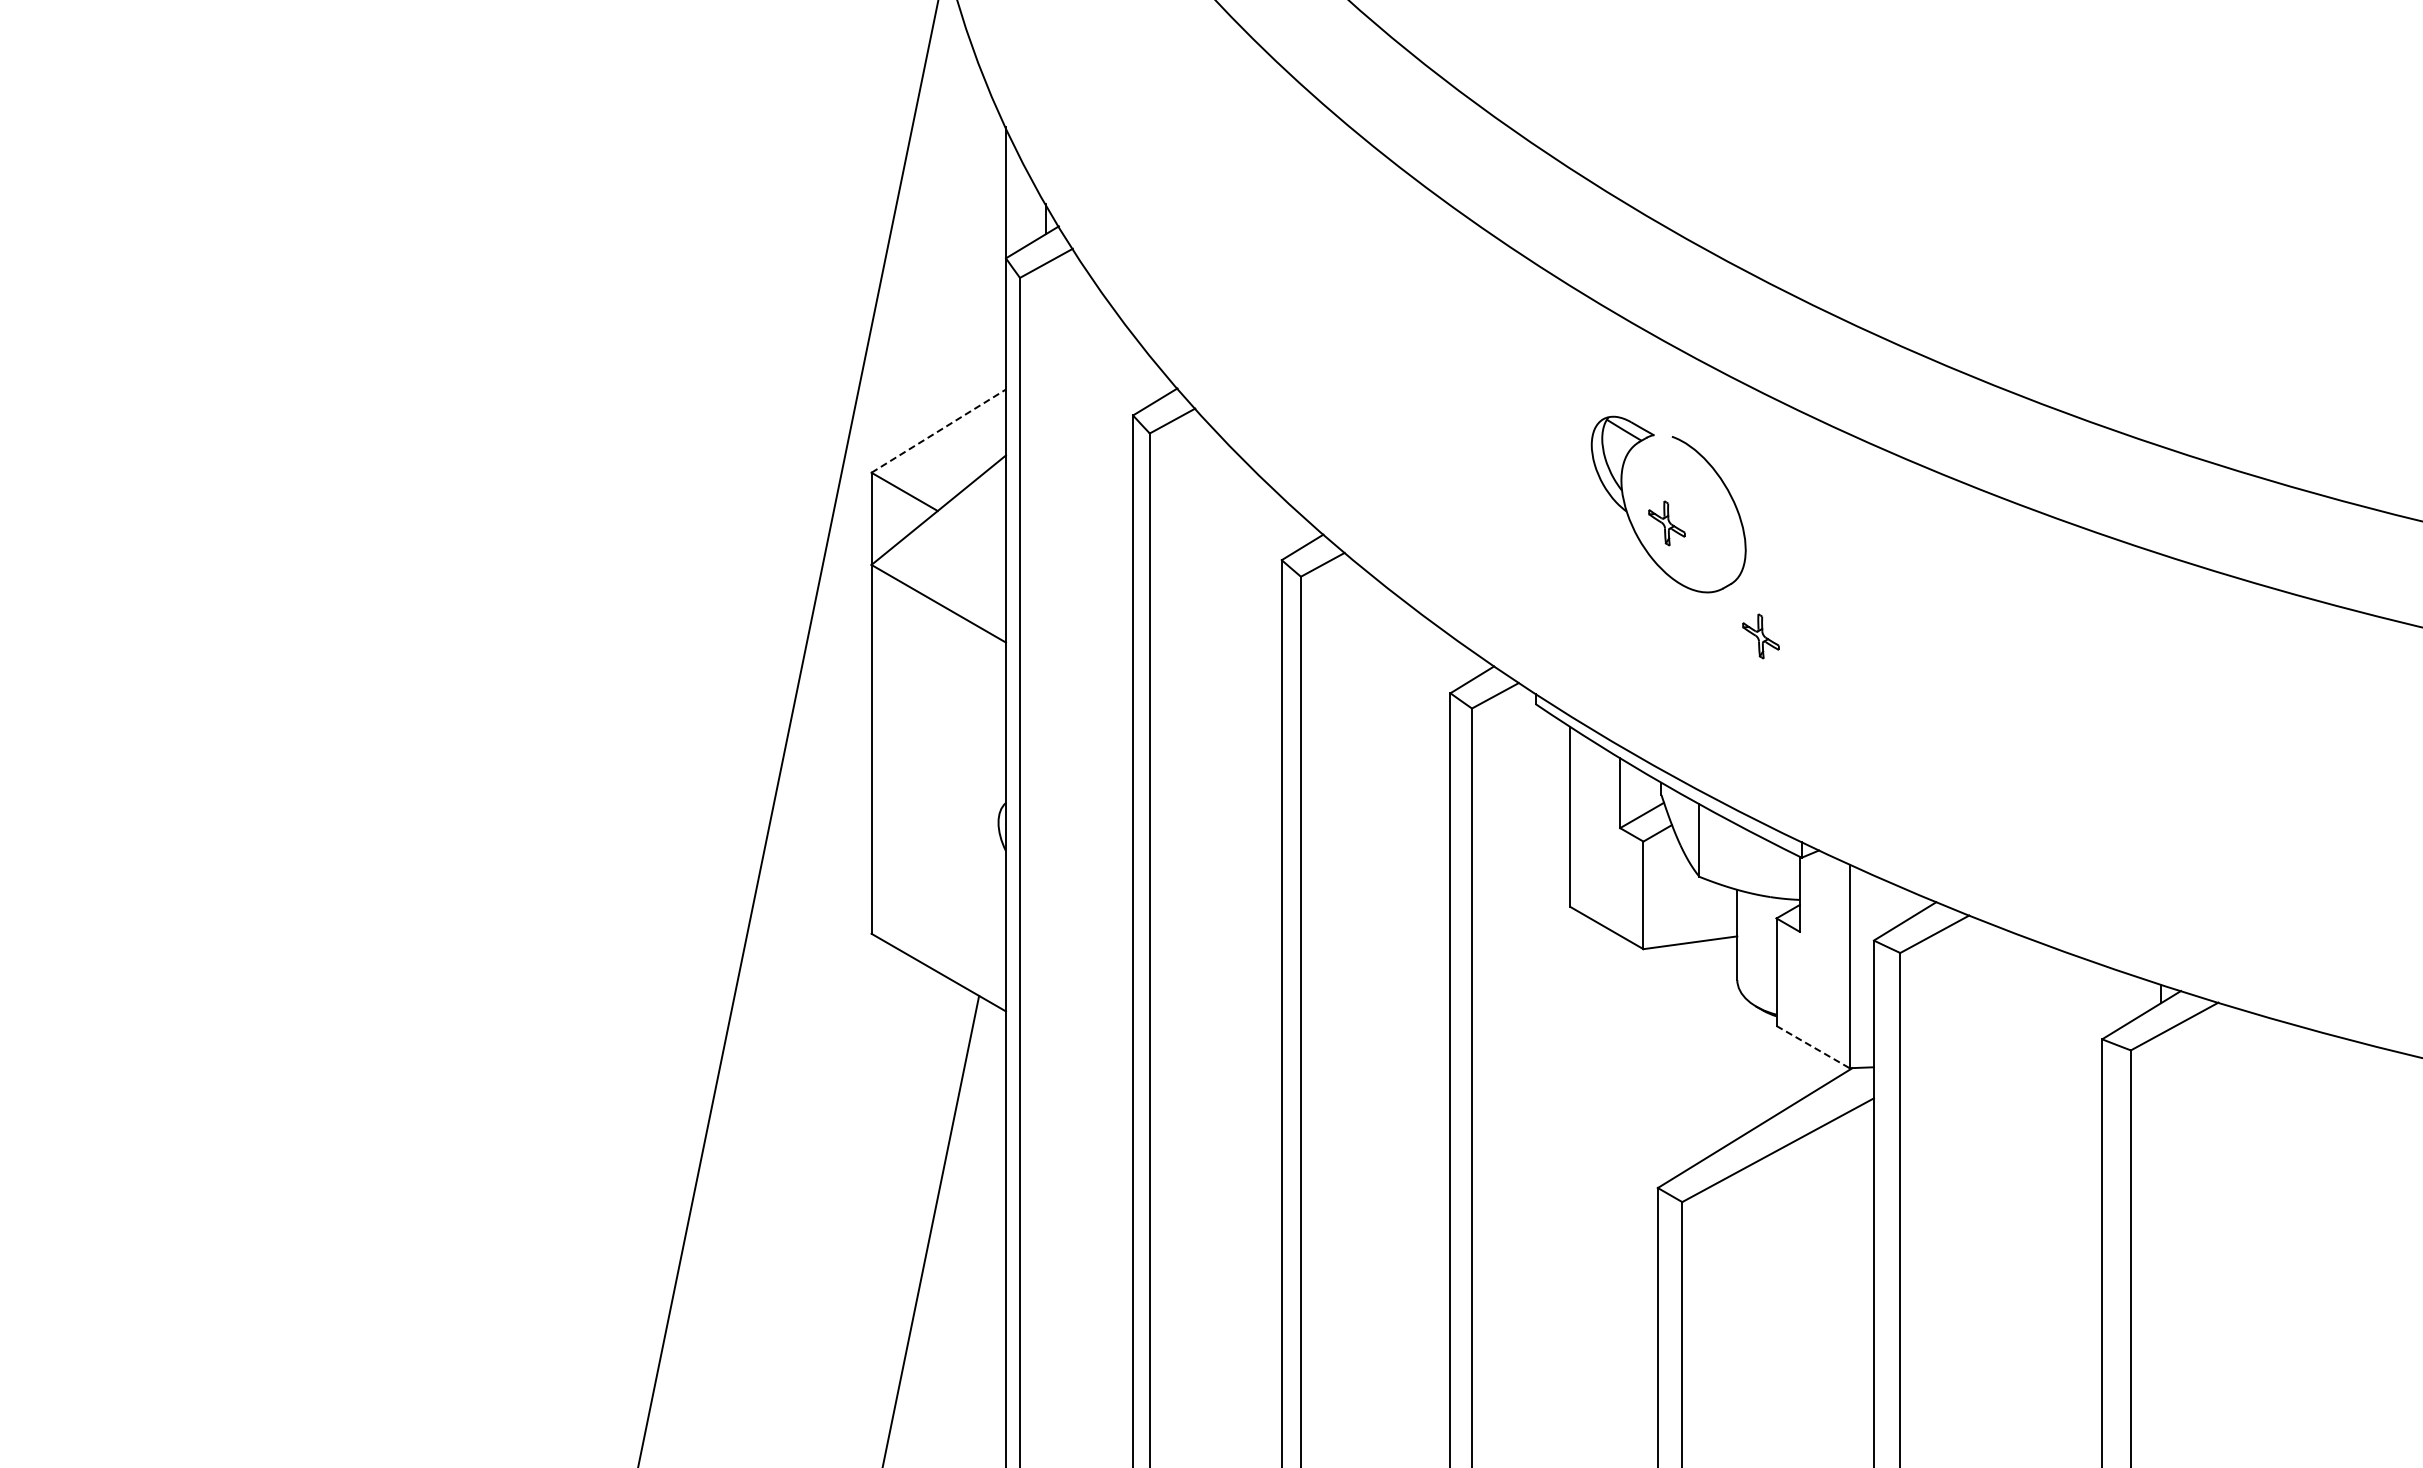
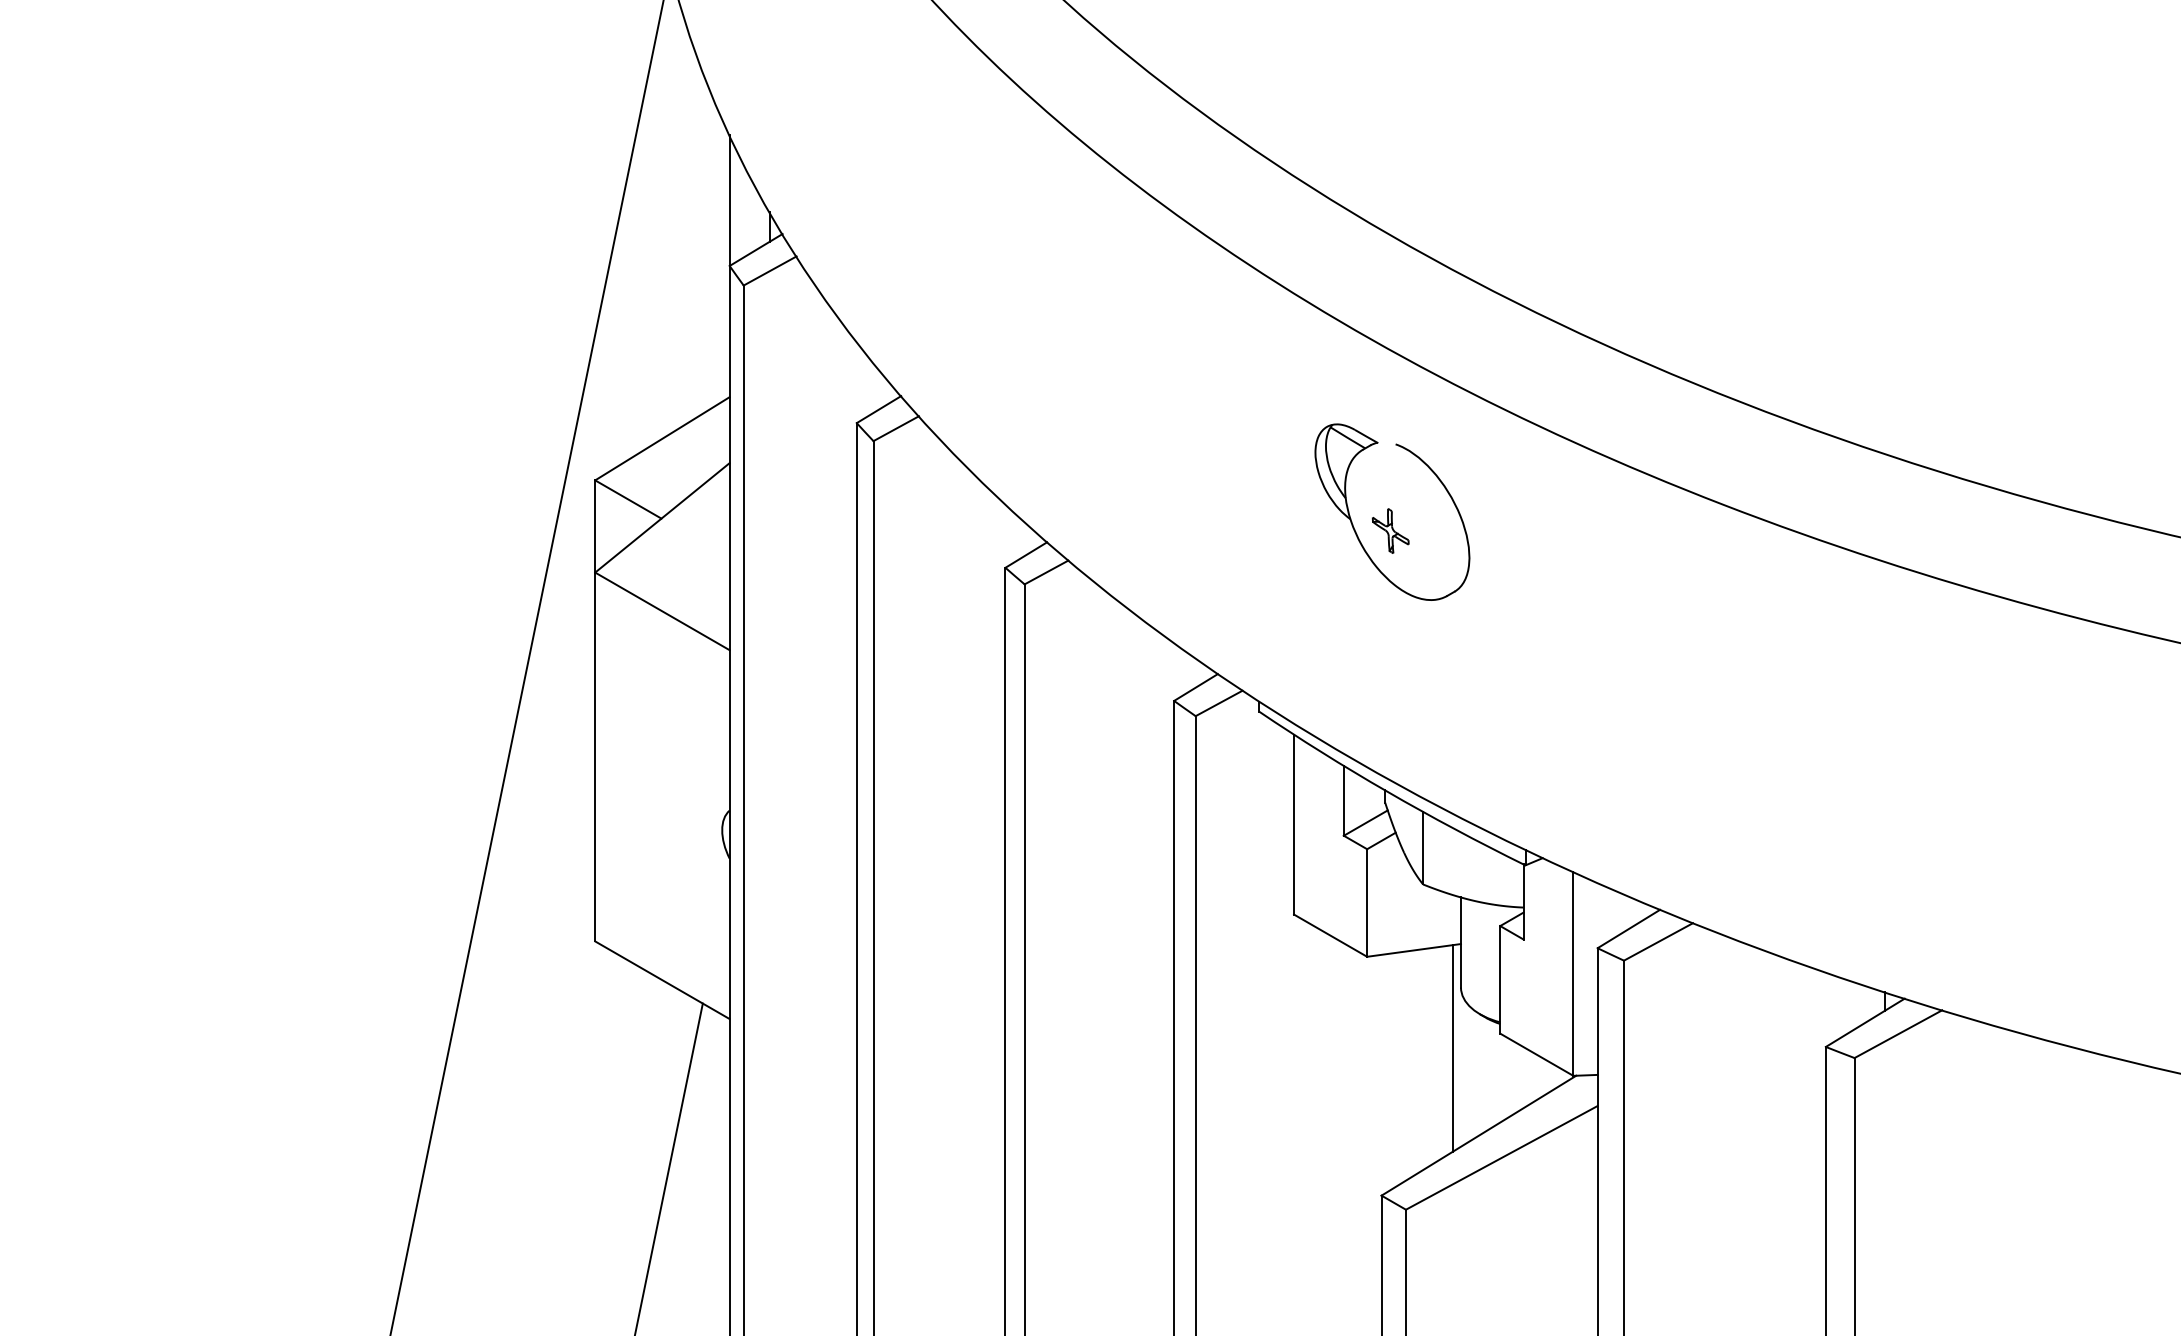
line: (939, 430) -> (663, 438), dashed -> solid
part: (1760, 636) -> (1484, 644), removed
line: (1729, 1040) -> (1453, 1048), added
line: (1813, 1047) -> (1537, 1055), dashed -> solid

